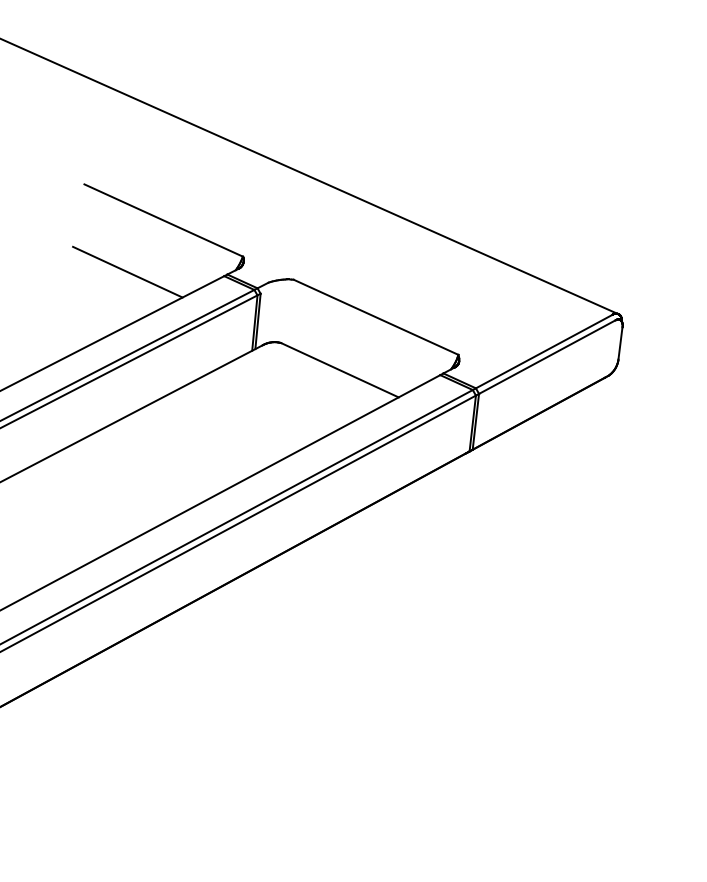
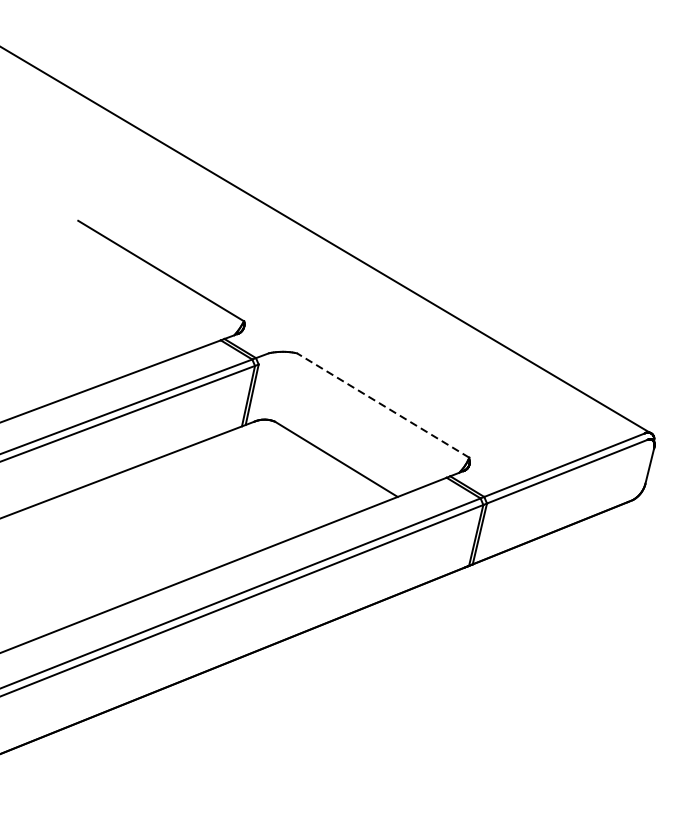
line: (127, 271) -> (114, 322), removed
line: (376, 317) -> (383, 405), solid -> dashed

